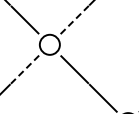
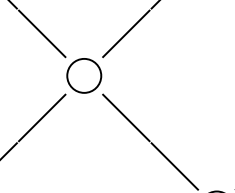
line: (74, 20) -> (125, 34), dashed -> solid
line: (25, 69) -> (42, 117), dashed -> solid

